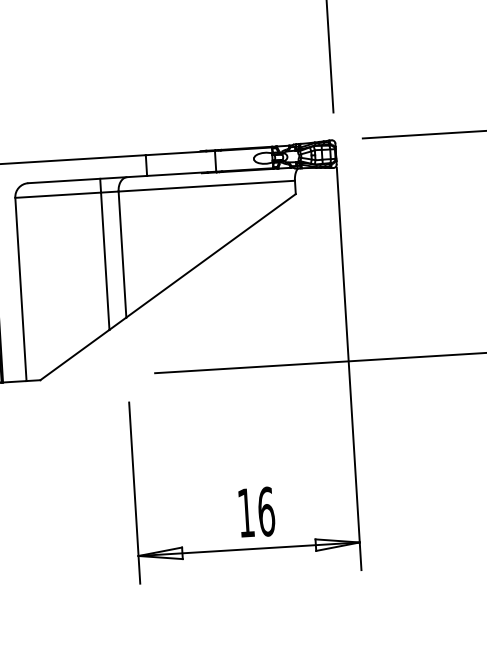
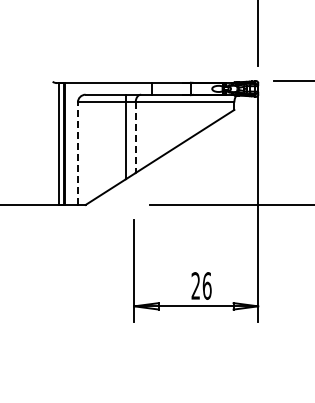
line: (122, 255) -> (135, 138), solid -> dashed
line: (20, 289) -> (77, 153), solid -> dashed
text: (245, 512) -> (195, 285), 16 -> 26

